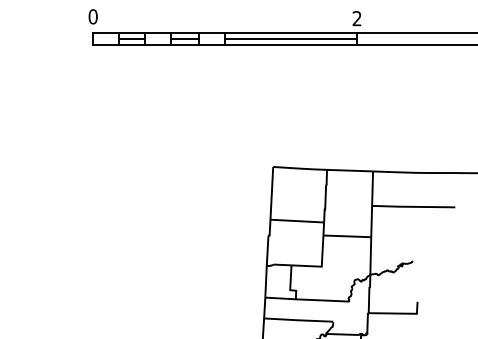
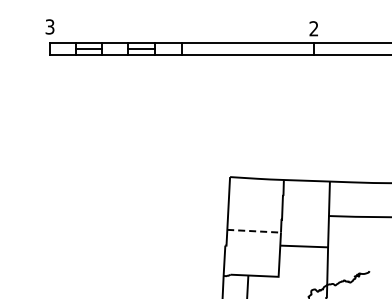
text: (92, 16) -> (49, 26), 0 -> 3
line: (290, 39) -> (247, 49), removed
line: (297, 221) -> (254, 231), solid -> dashed

